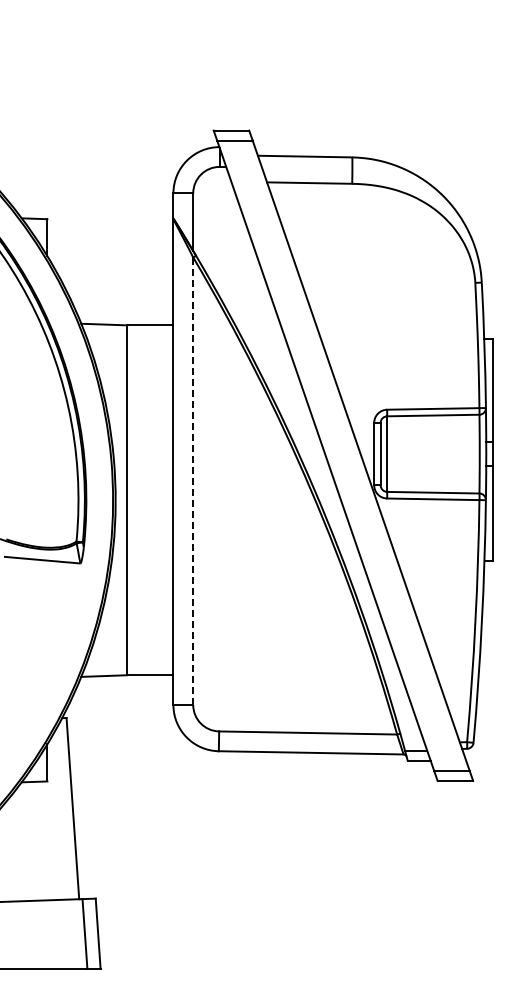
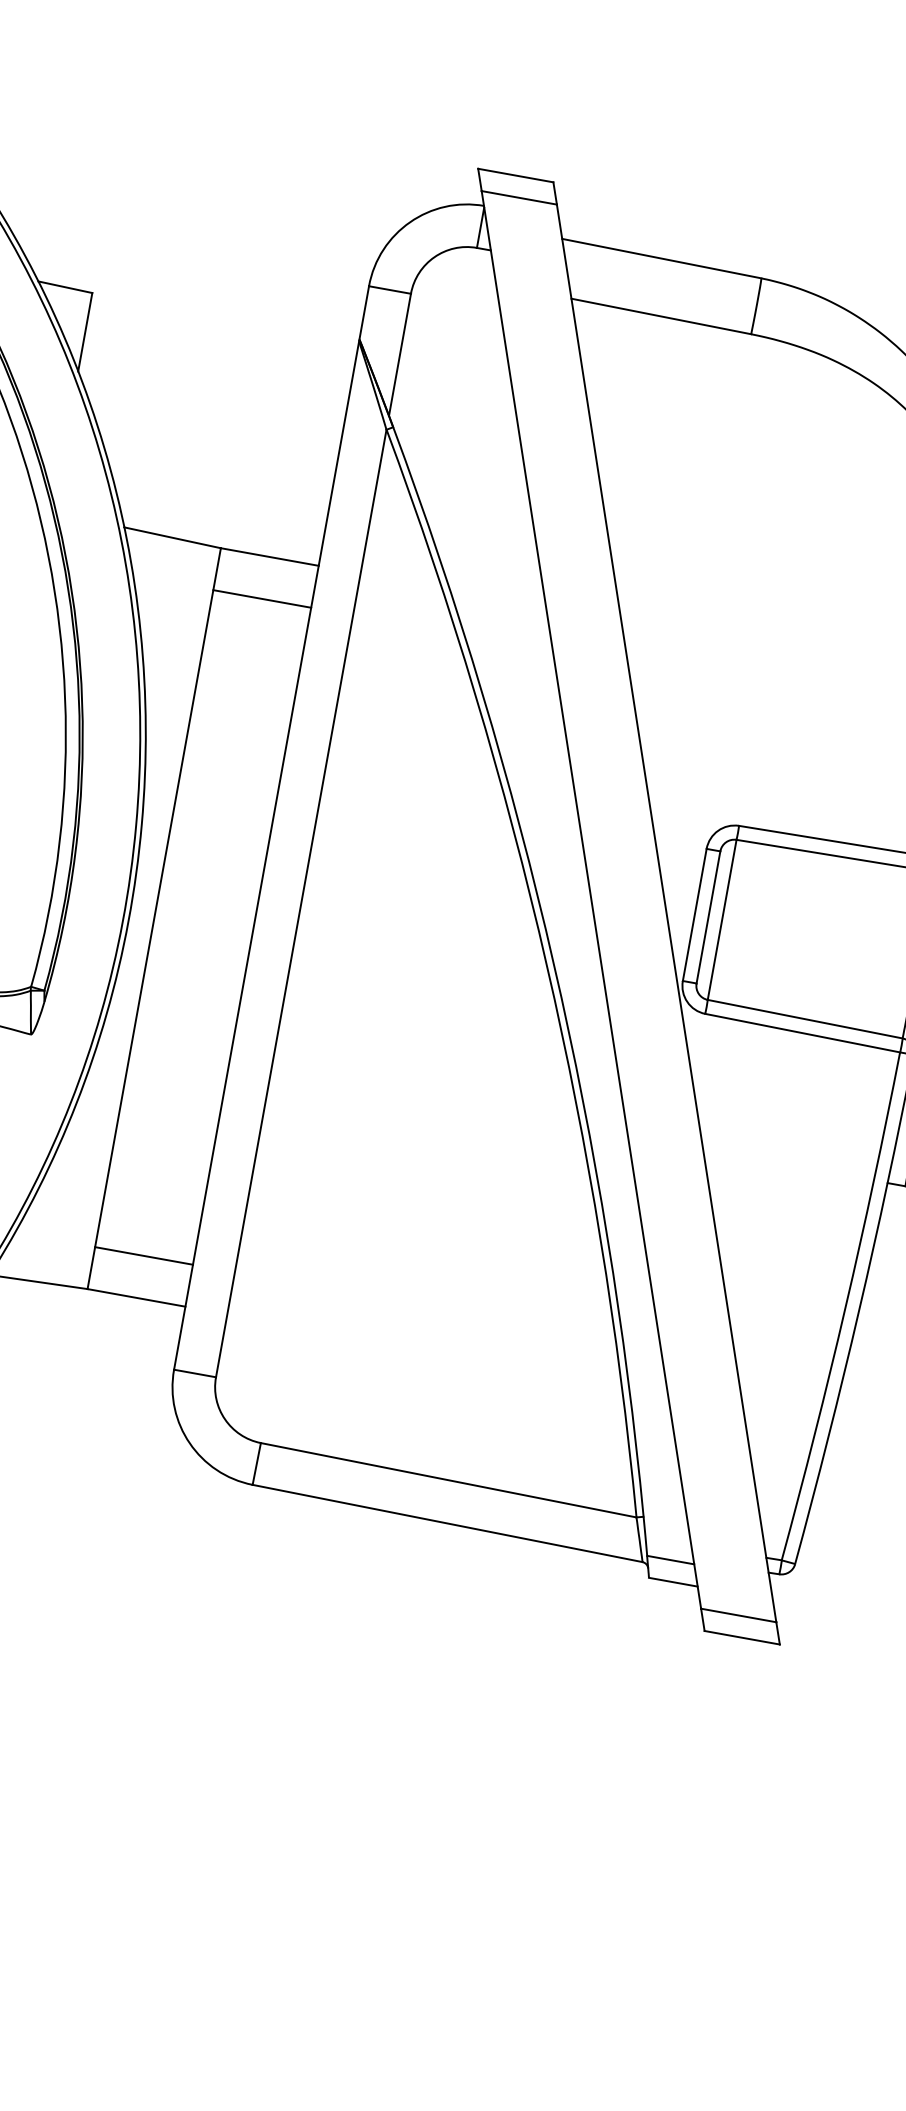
line: (150, 345) -> (262, 599), added
line: (193, 481) -> (301, 904), dashed -> solid
line: (150, 655) -> (144, 1256), added

